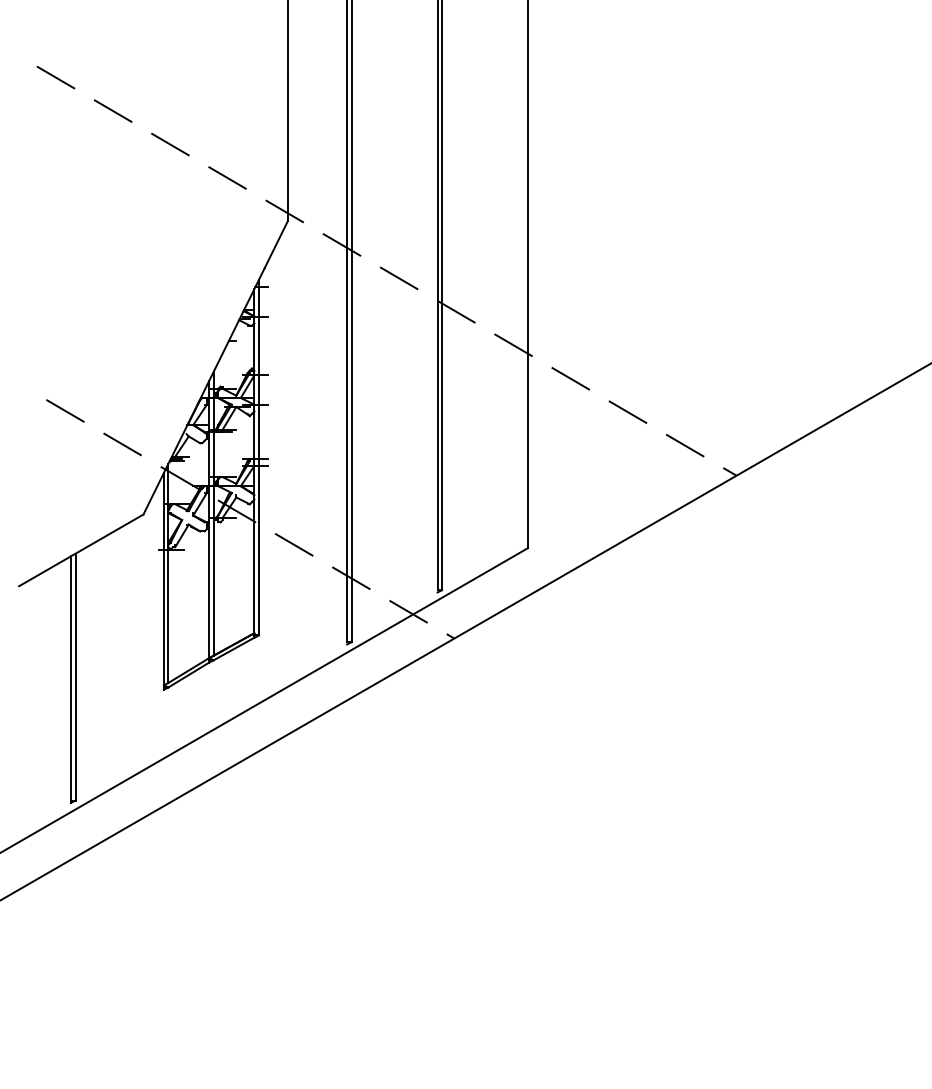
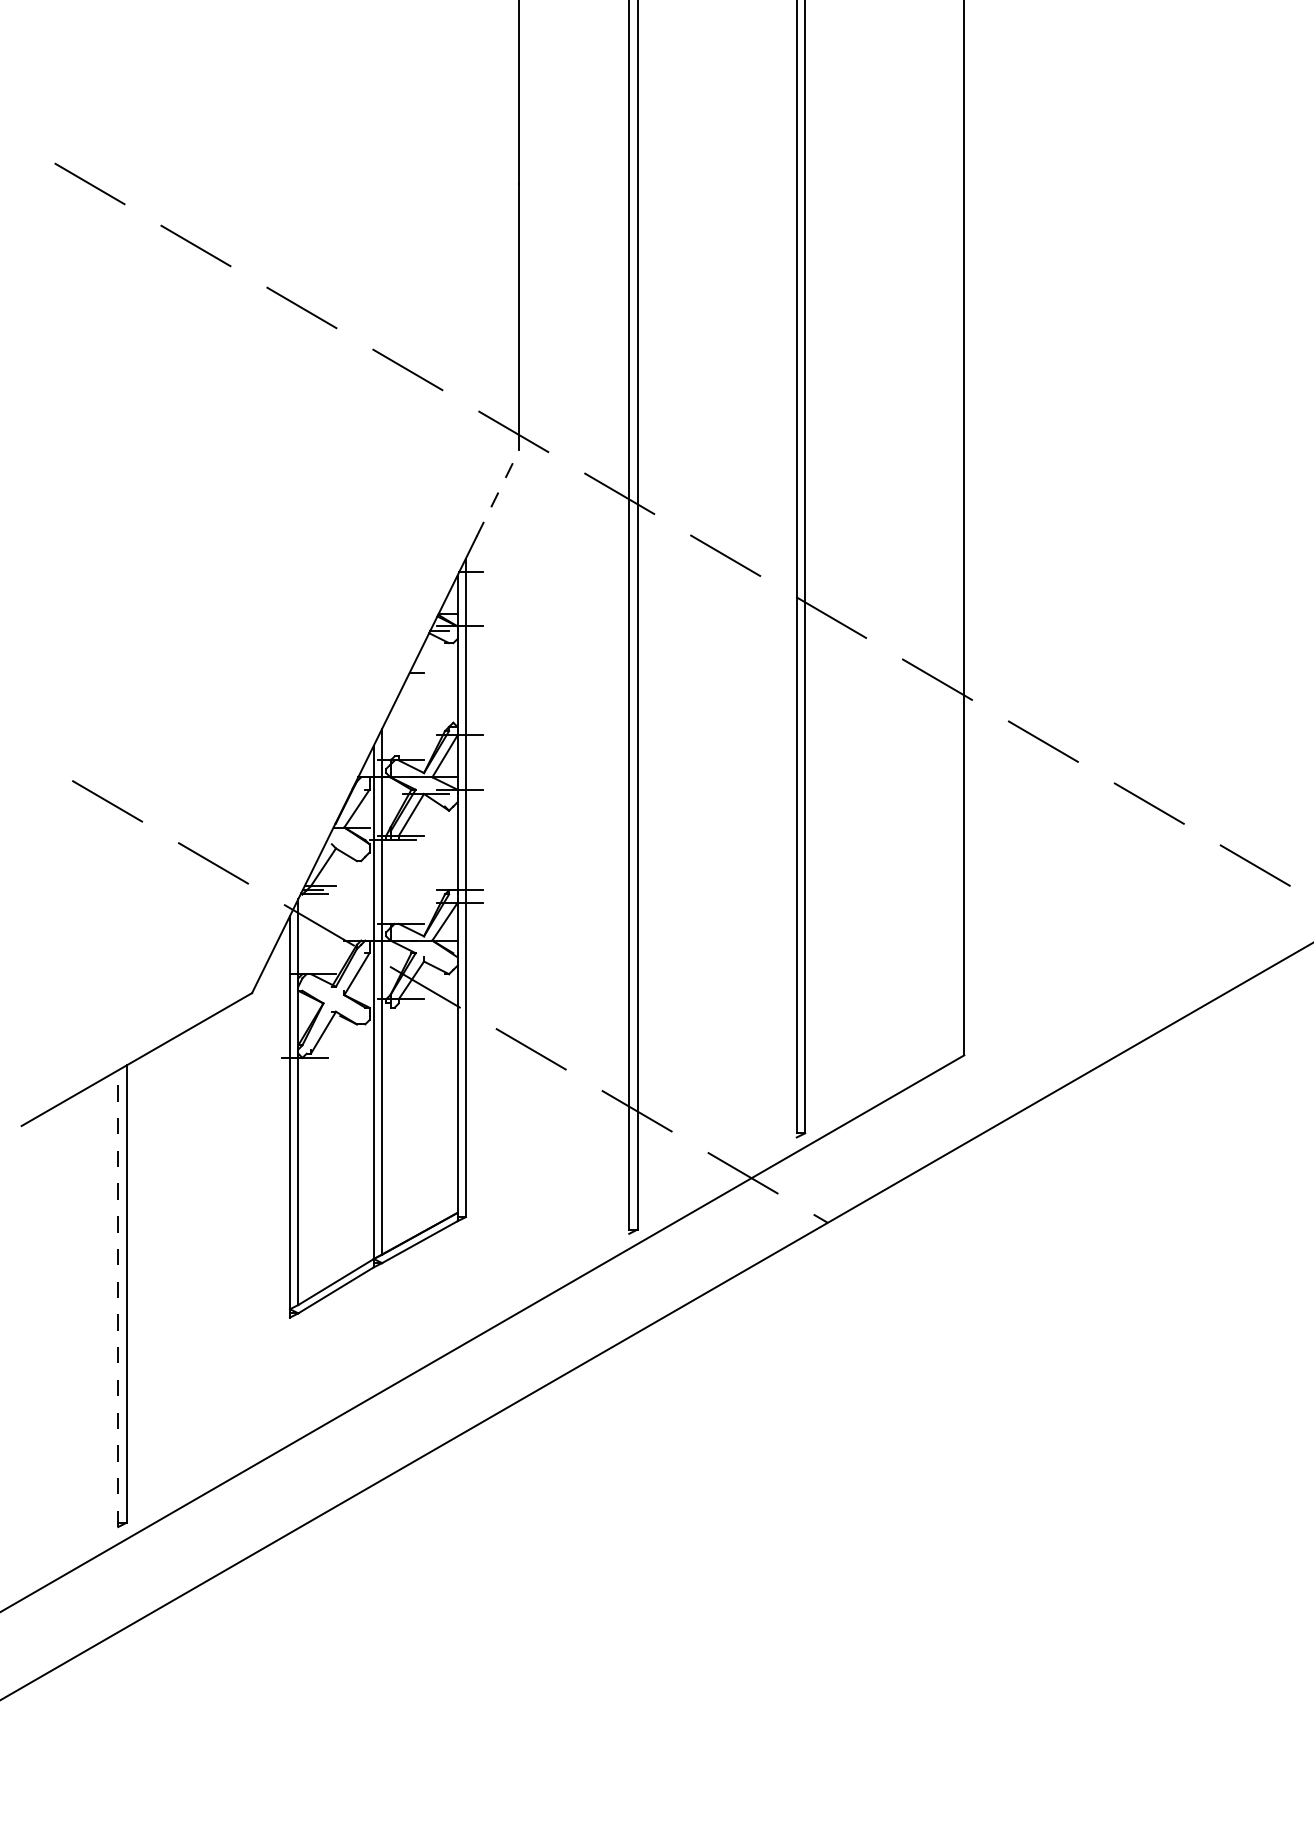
line: (276, 244) -> (498, 493), solid -> dashed
line: (71, 679) -> (118, 1298), solid -> dashed

